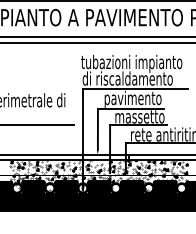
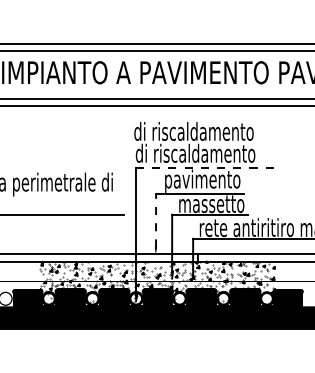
text: (131, 63) -> (200, 133), tubazioni impianto -> di riscaldamento
line: (135, 89) -> (205, 167), solid -> dashed
line: (98, 129) -> (156, 220), solid -> dashed

